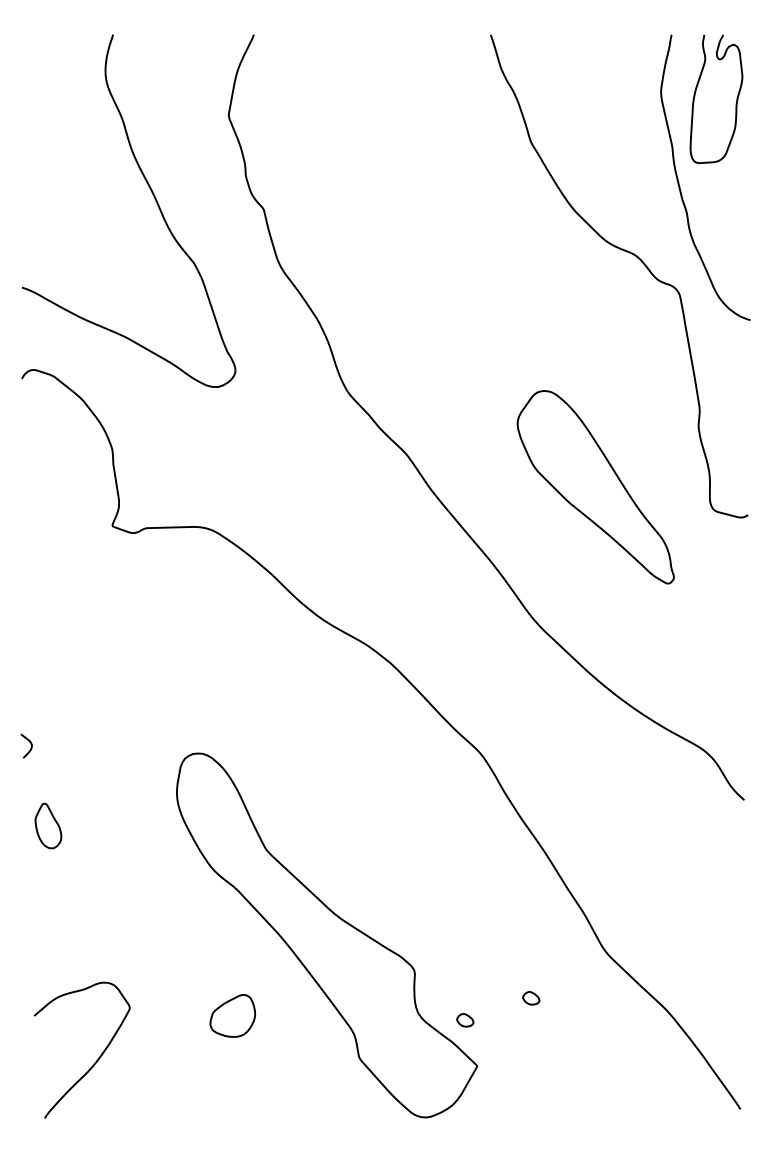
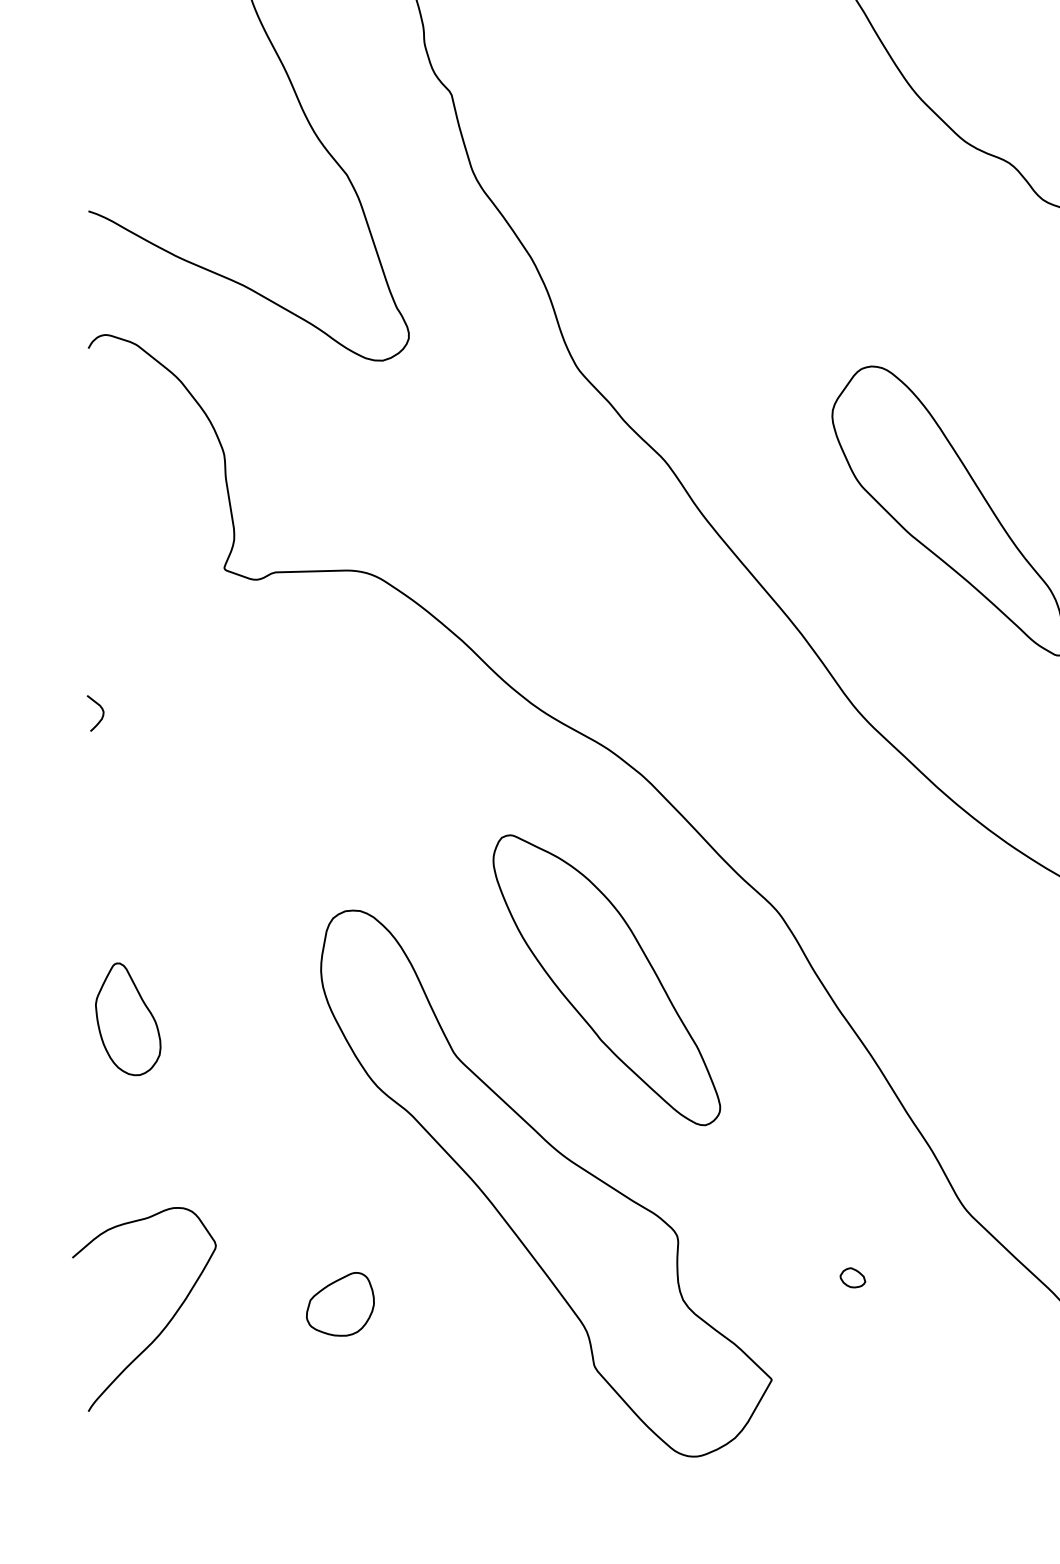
curve: (30, 744) -> (101, 710), moved
part: (366, 799) -> (605, 979), added
part: (48, 825) -> (128, 1018), size x1.67
part: (232, 1015) -> (339, 1303), moved
part: (465, 1020) -> (754, 1311), removed
curve: (97, 1058) -> (167, 1321), moved

